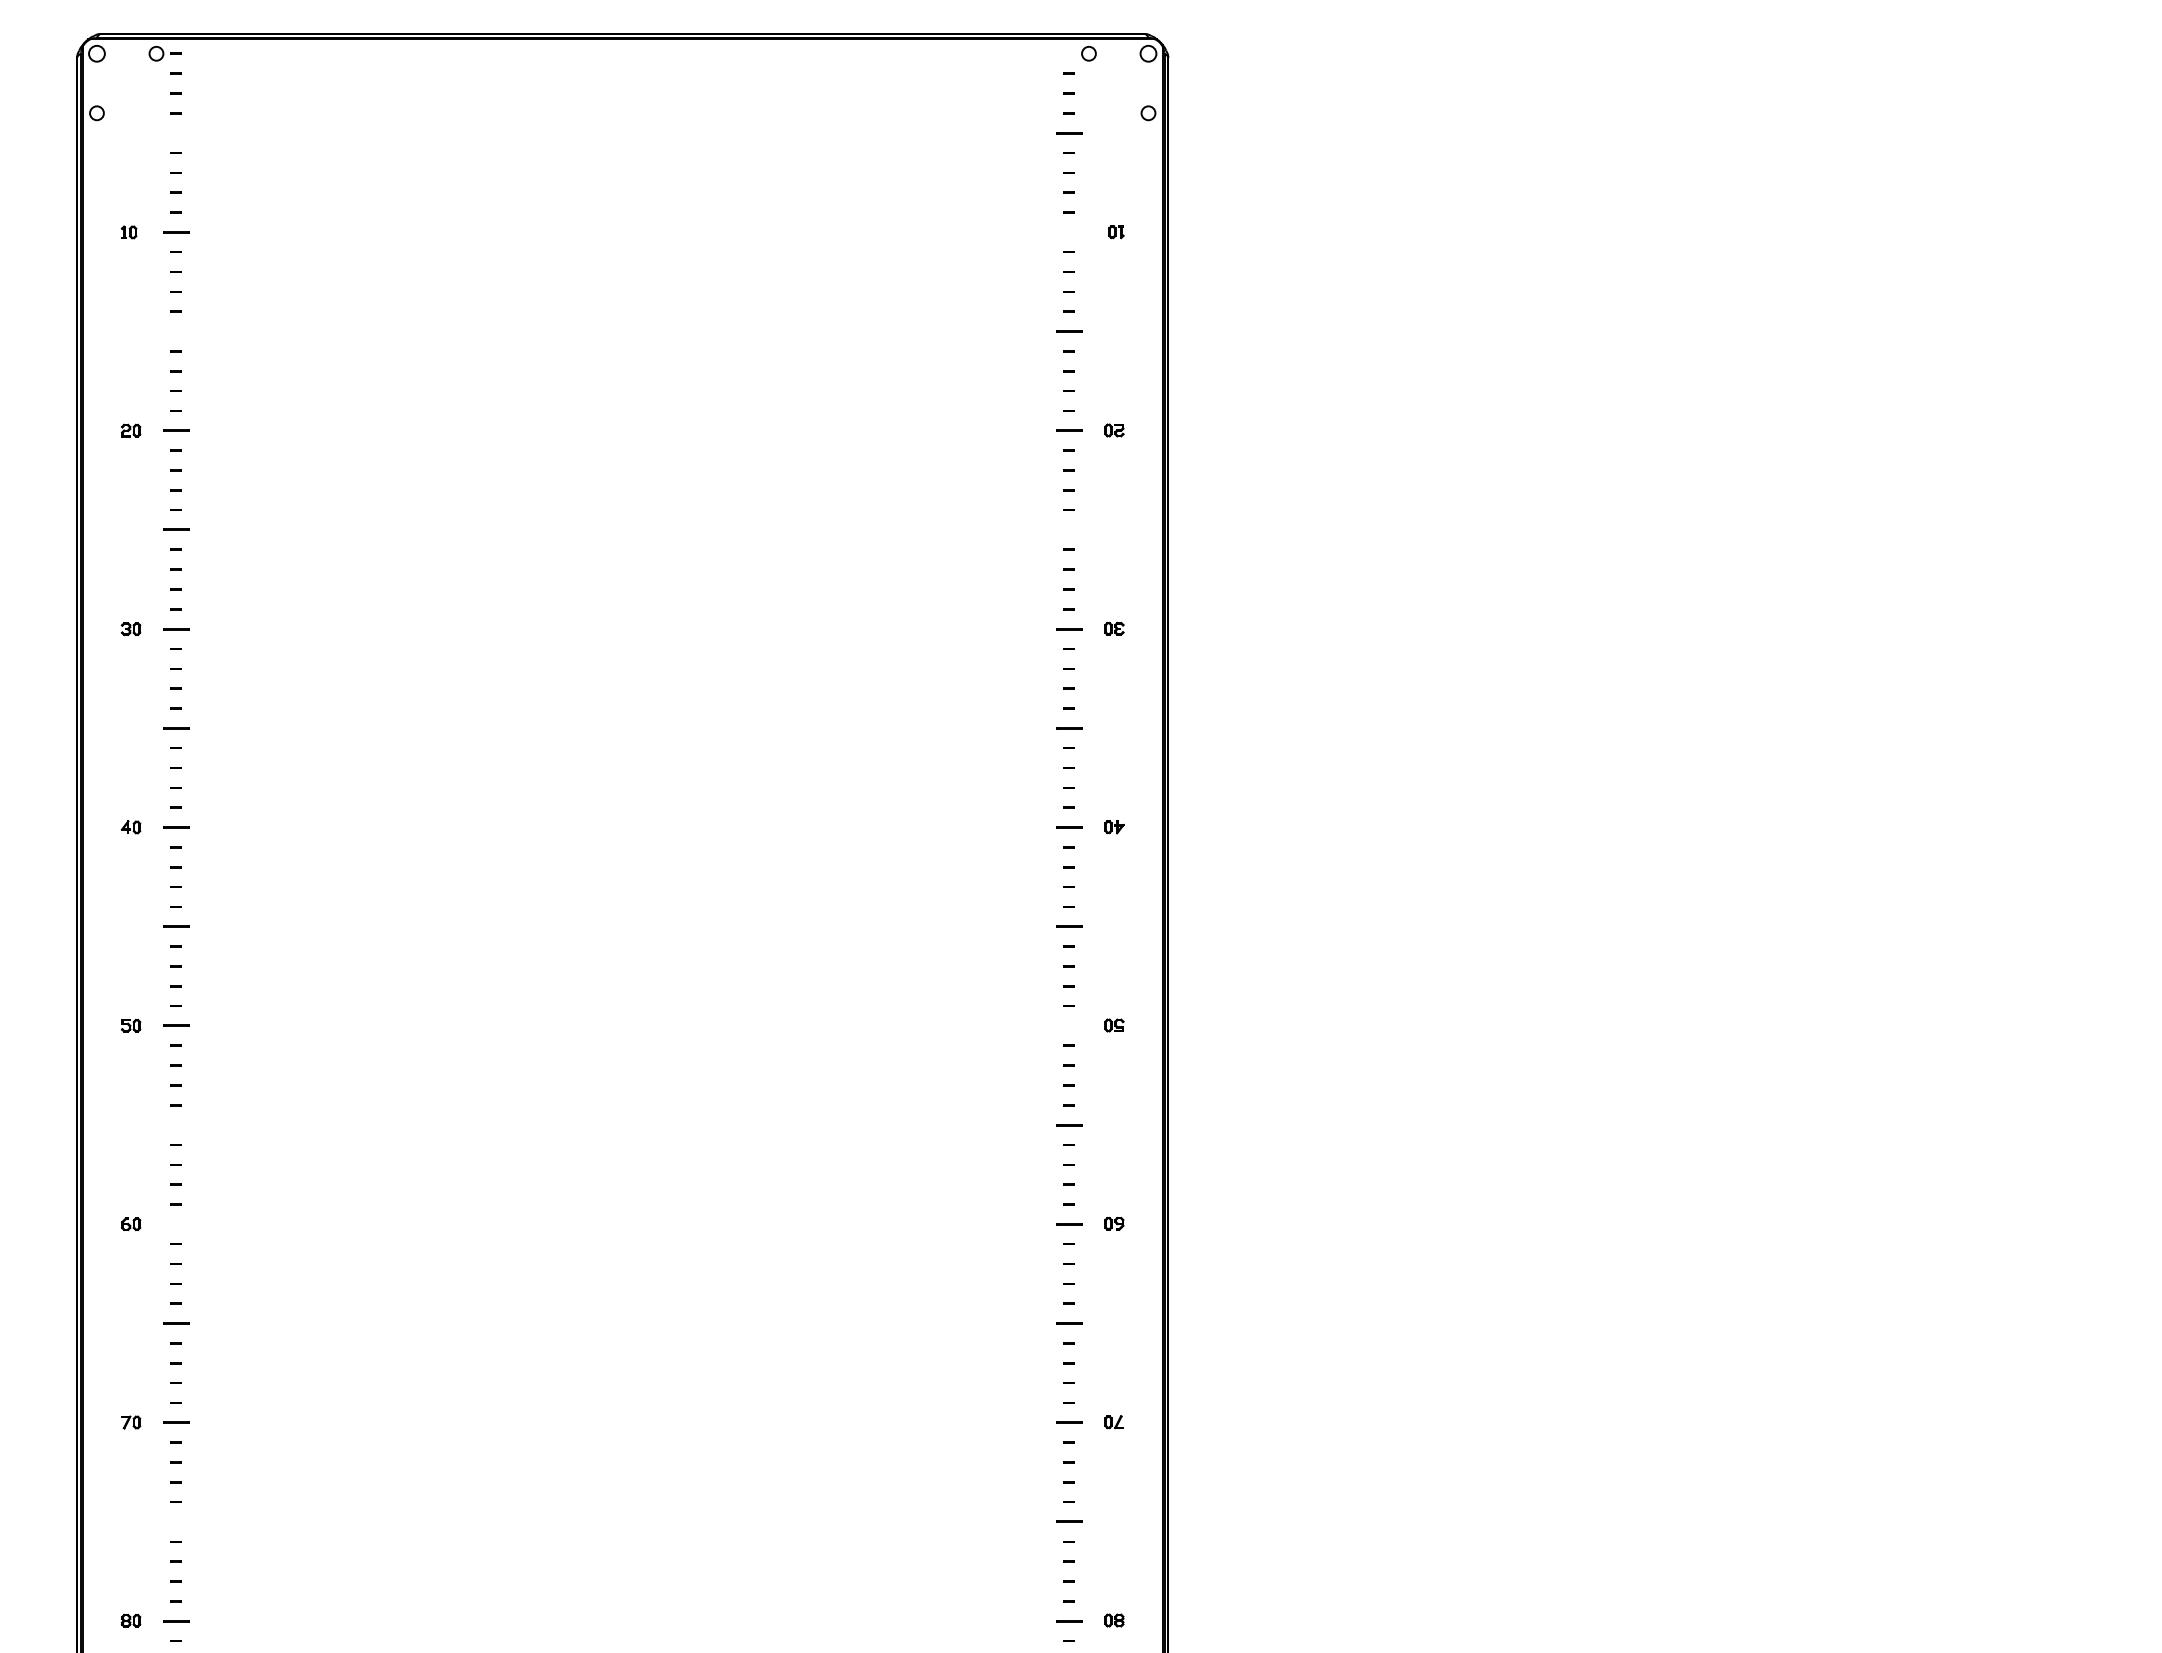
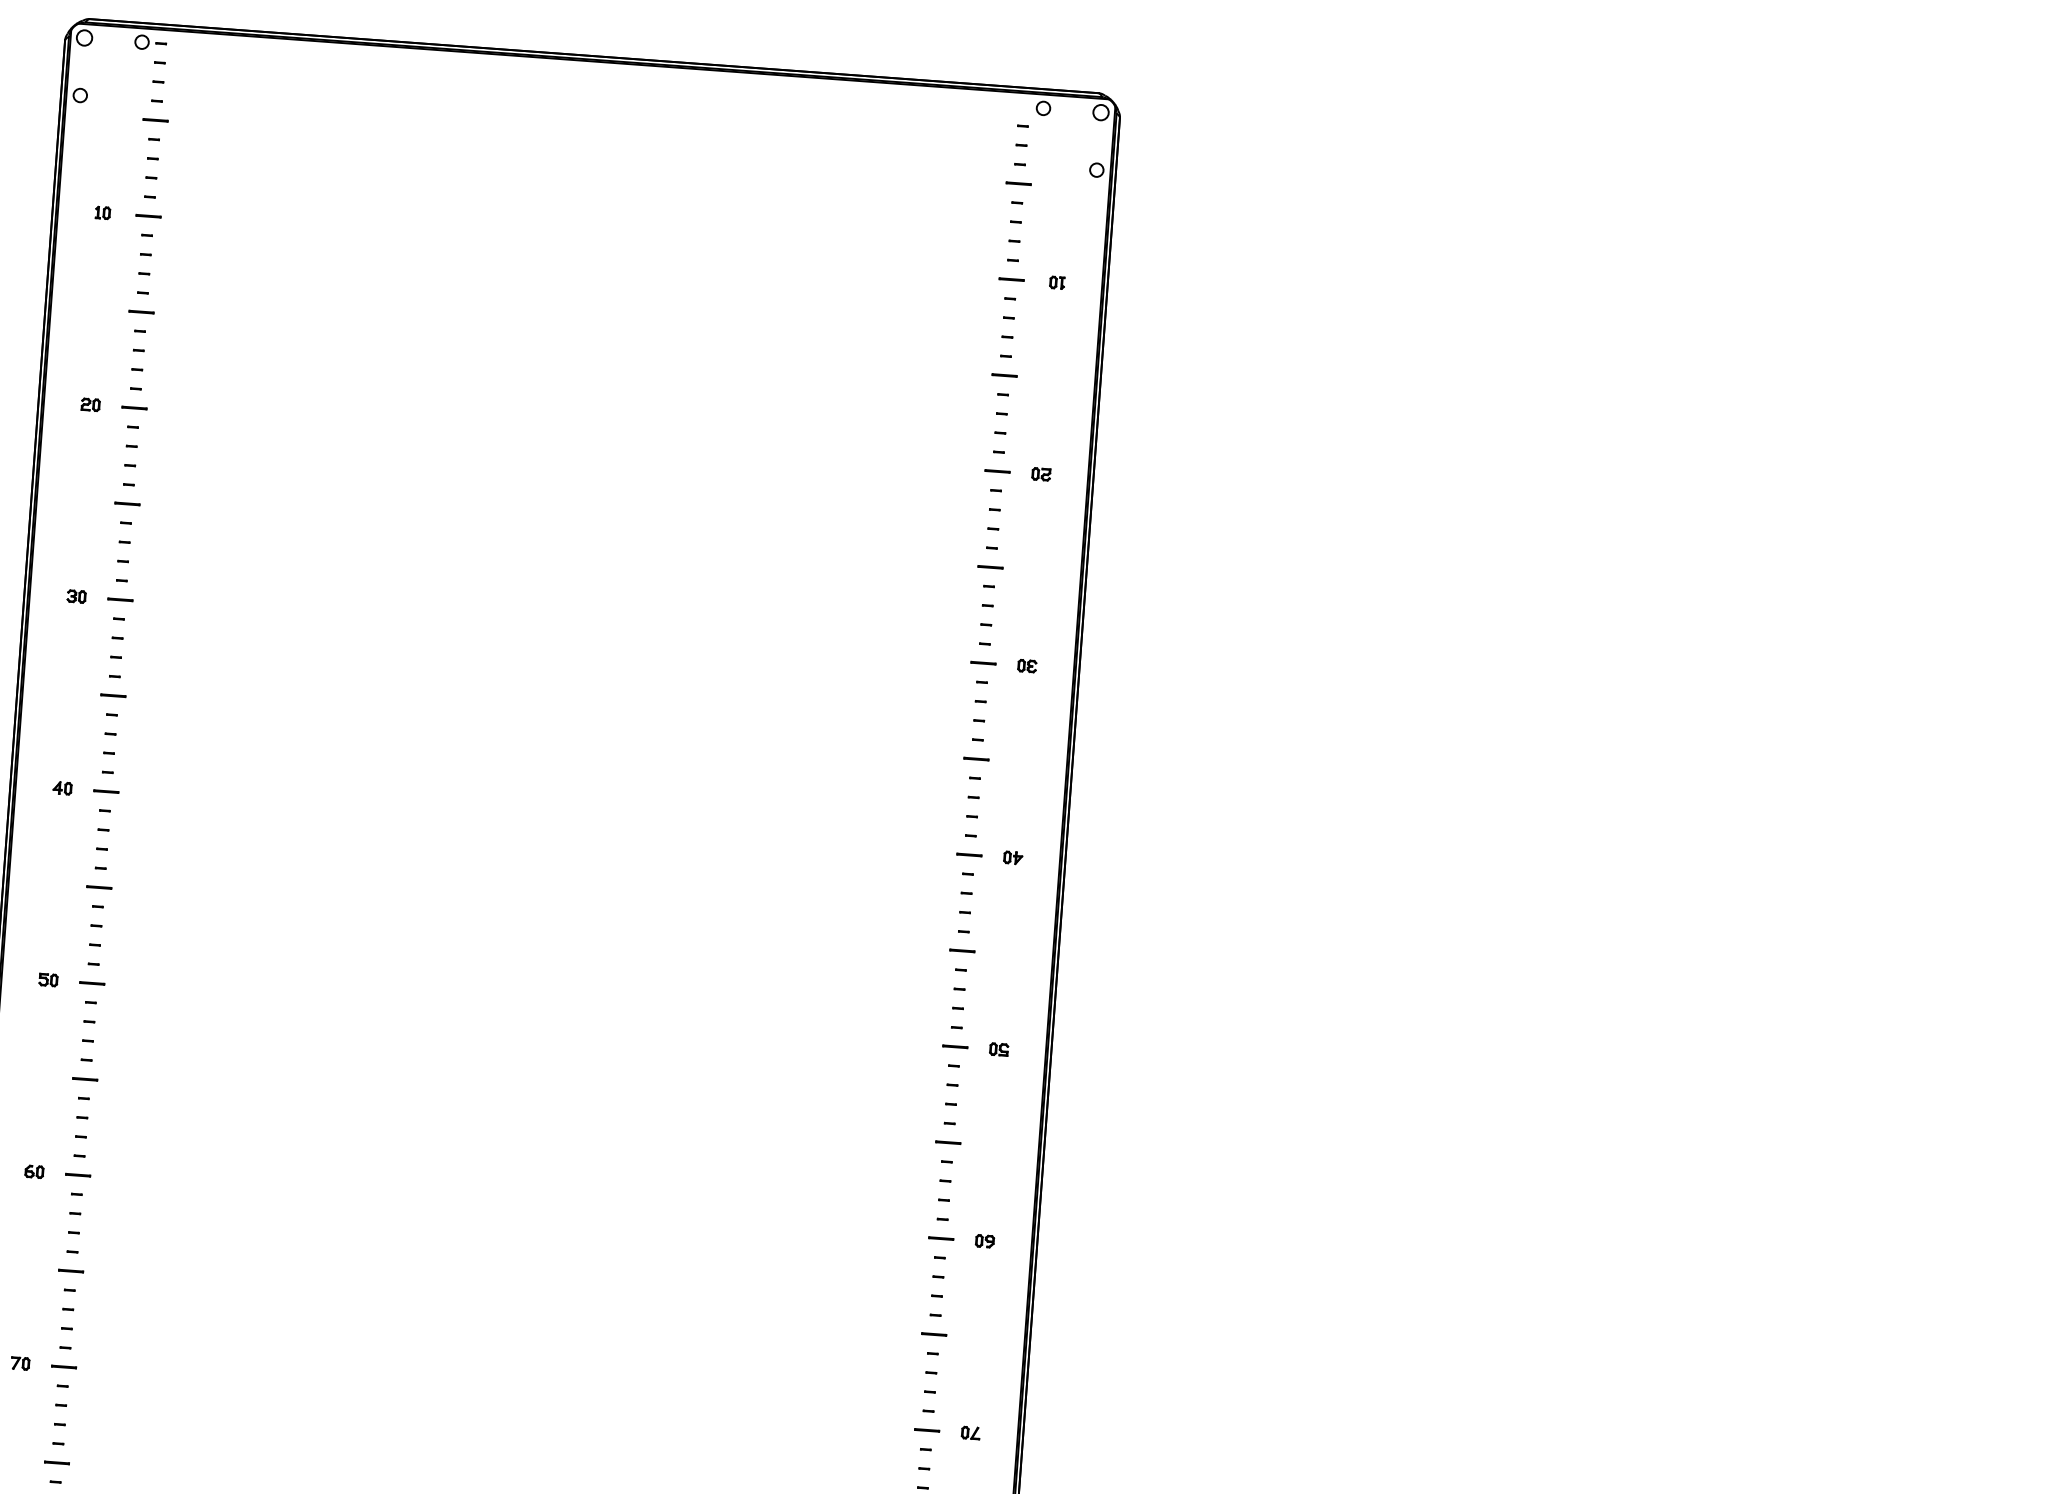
line: (176, 133) -> (155, 120), added
line: (1069, 232) -> (1011, 279), added
line: (176, 331) -> (141, 312), added
line: (1069, 529) -> (990, 566), added
line: (1069, 1025) -> (955, 1046), added
line: (176, 1125) -> (85, 1079), added
line: (176, 1224) -> (78, 1175), added
line: (176, 1521) -> (57, 1462), added

